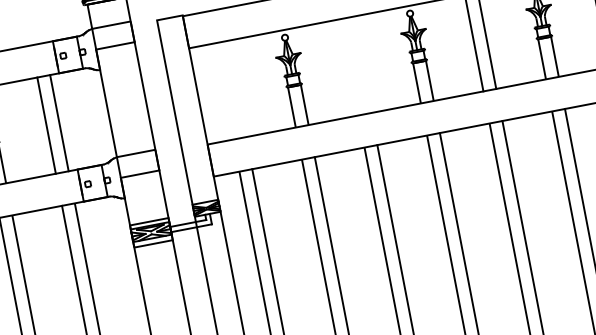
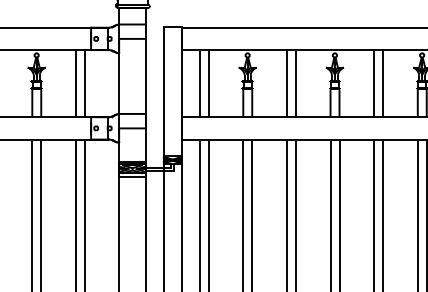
line: (361, 64) -> (295, 83), added
line: (348, 67) -> (286, 83), added
line: (236, 88) -> (208, 83), added
line: (223, 91) -> (199, 83), added

